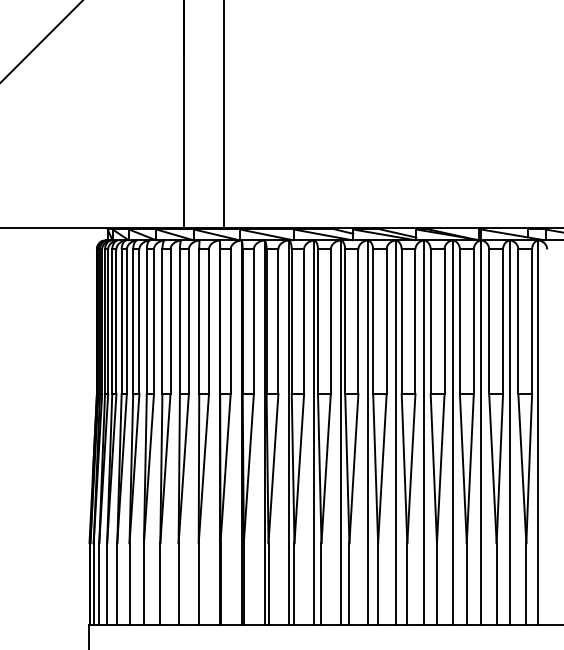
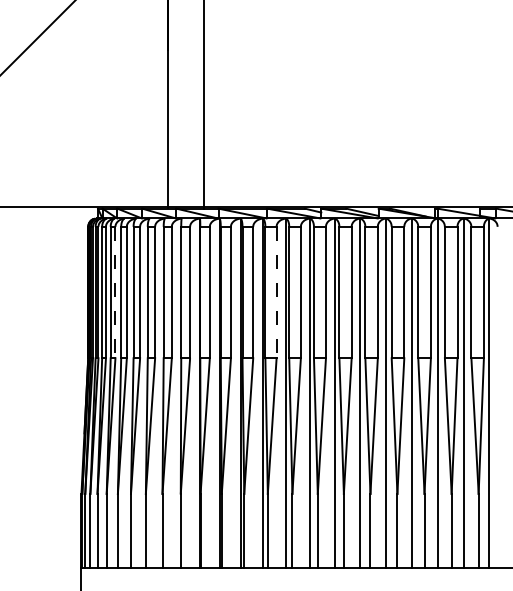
line: (126, 321) -> (115, 292), solid -> dashed
line: (303, 321) -> (276, 292), solid -> dashed

